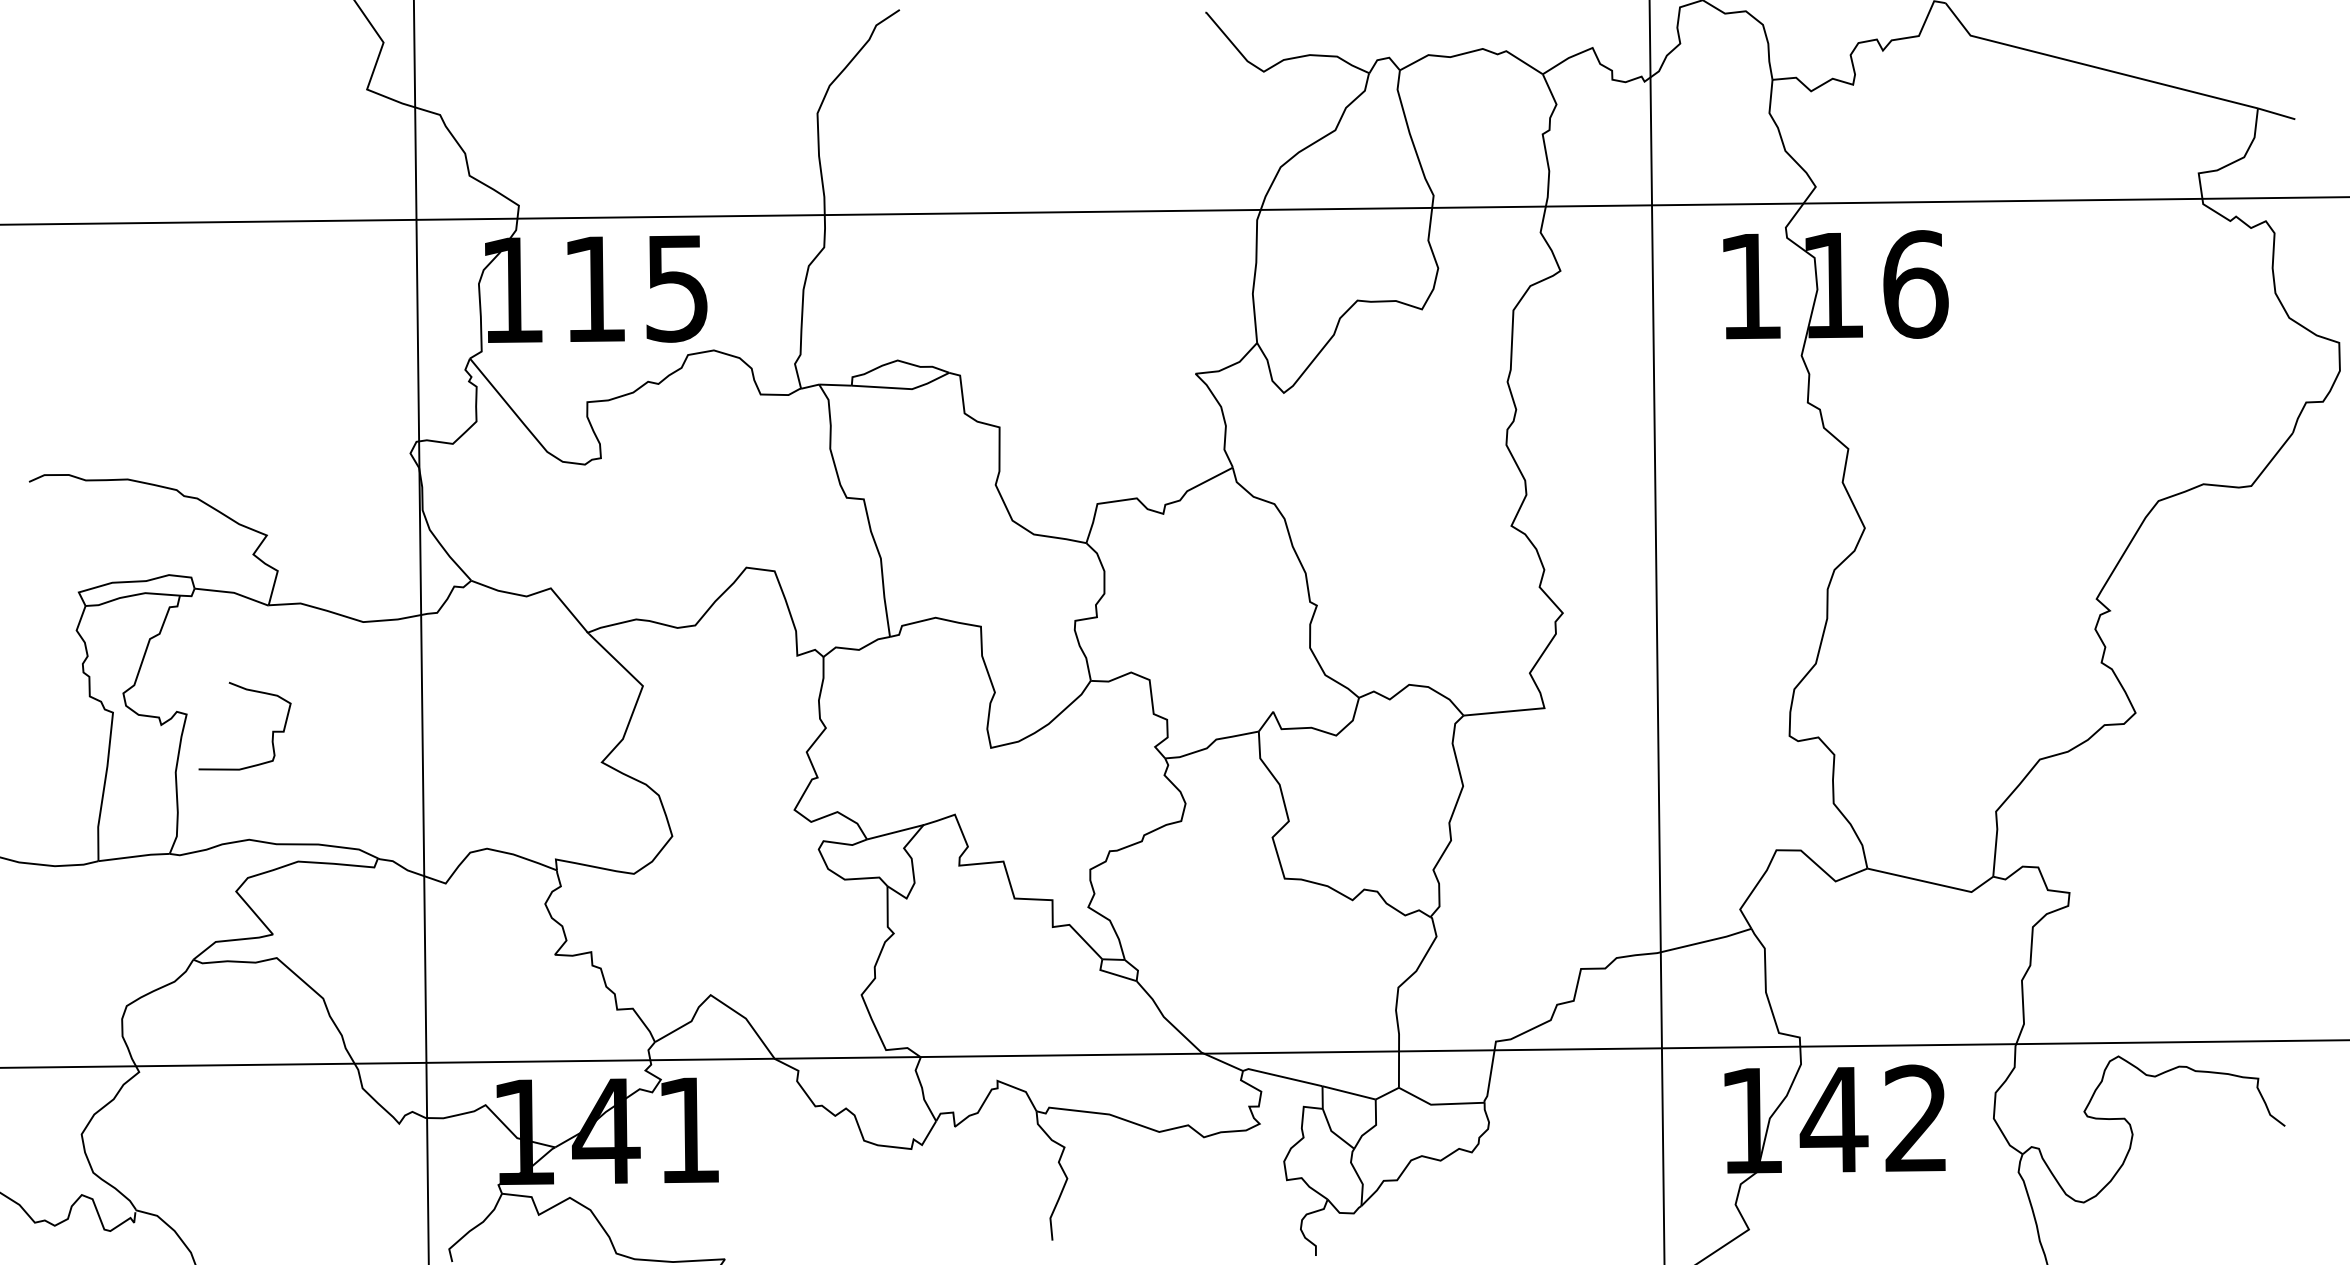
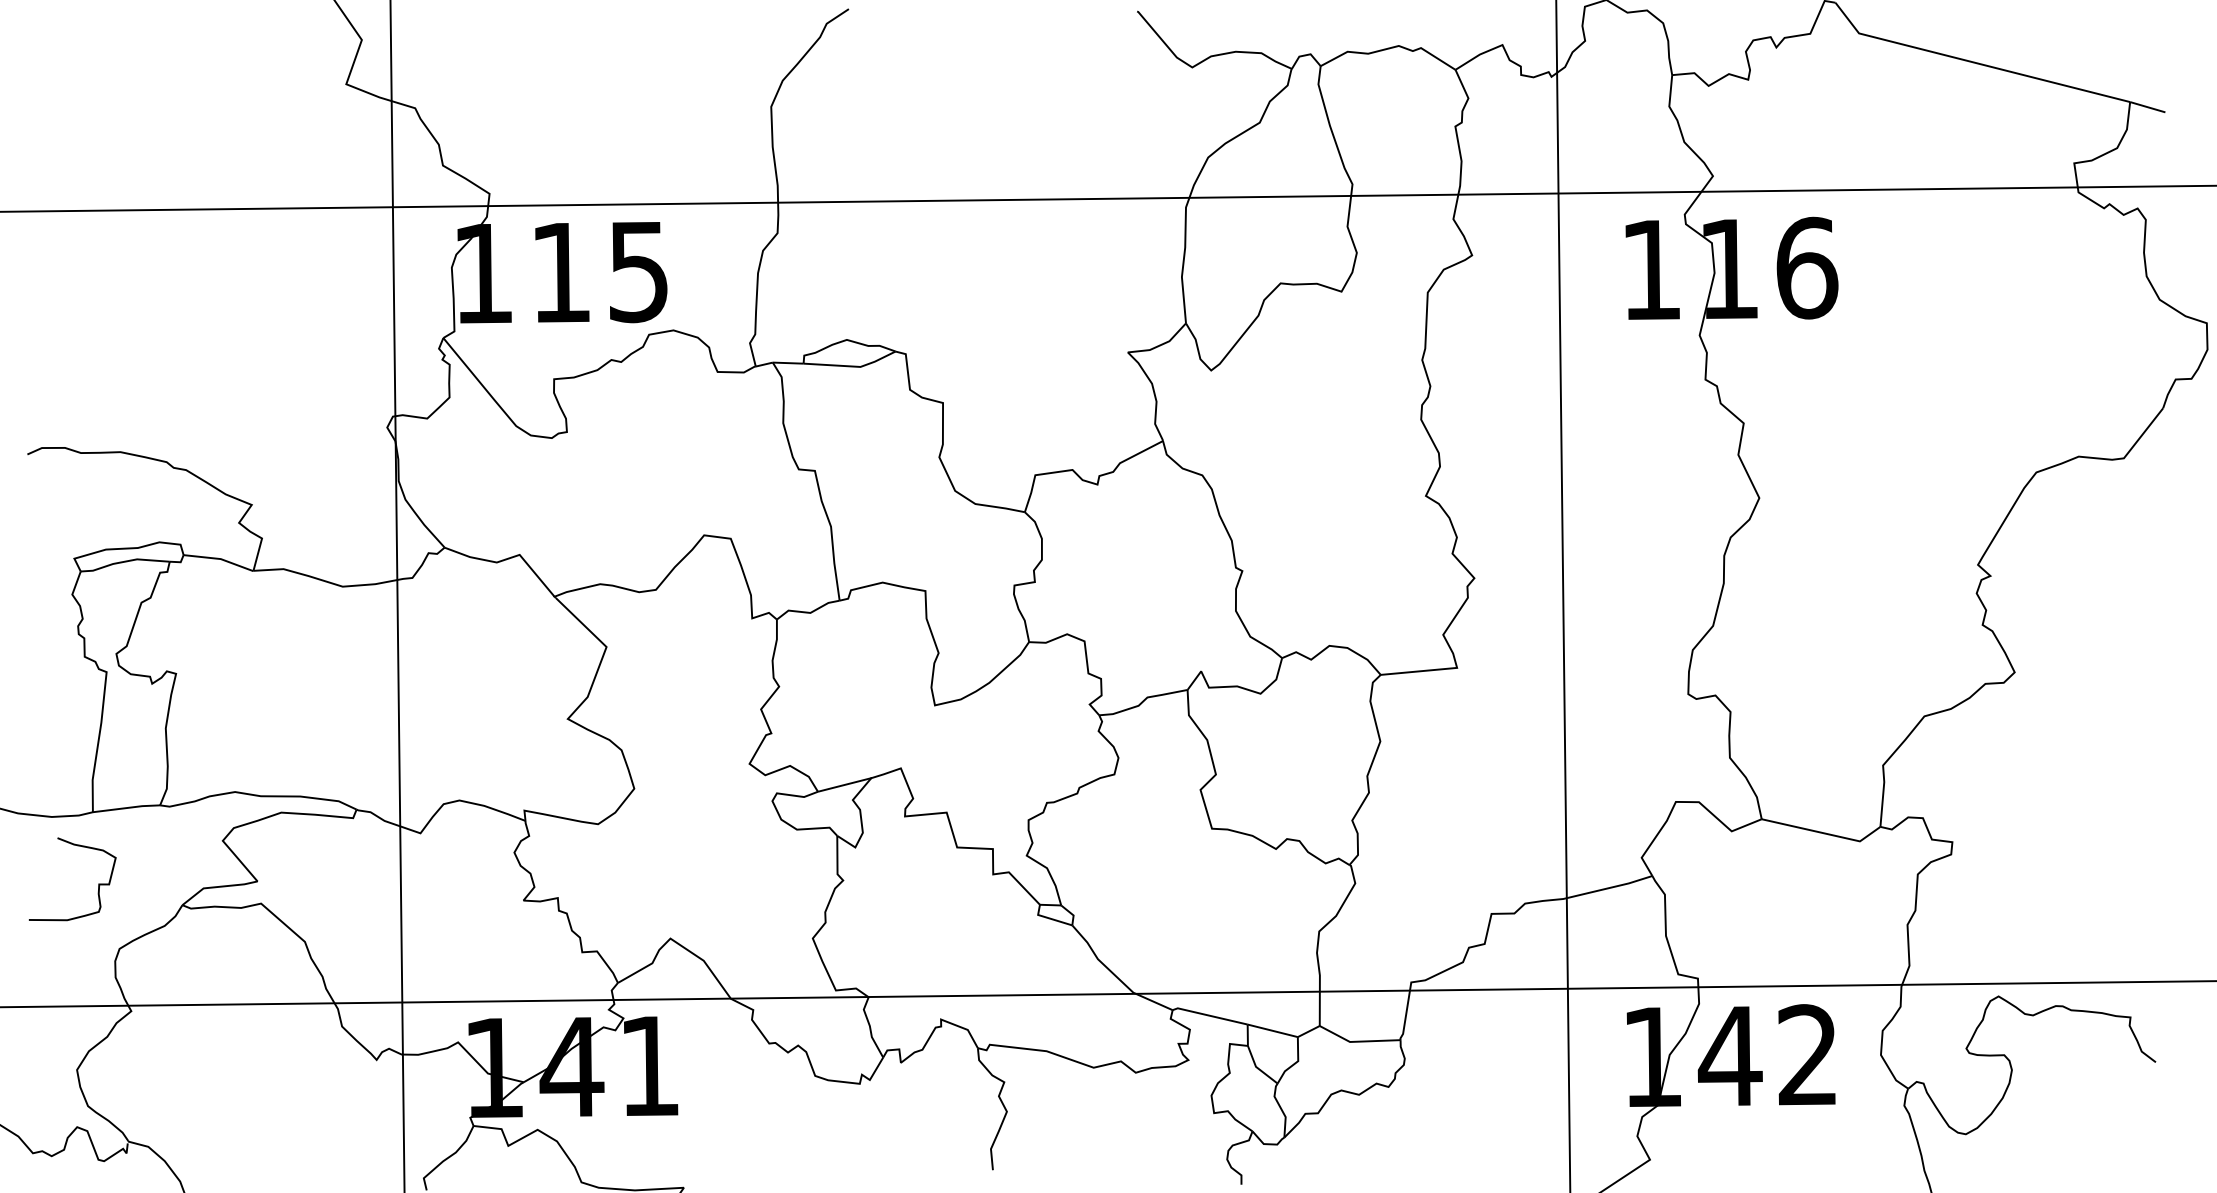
curve: (272, 730) -> (98, 883), moved

